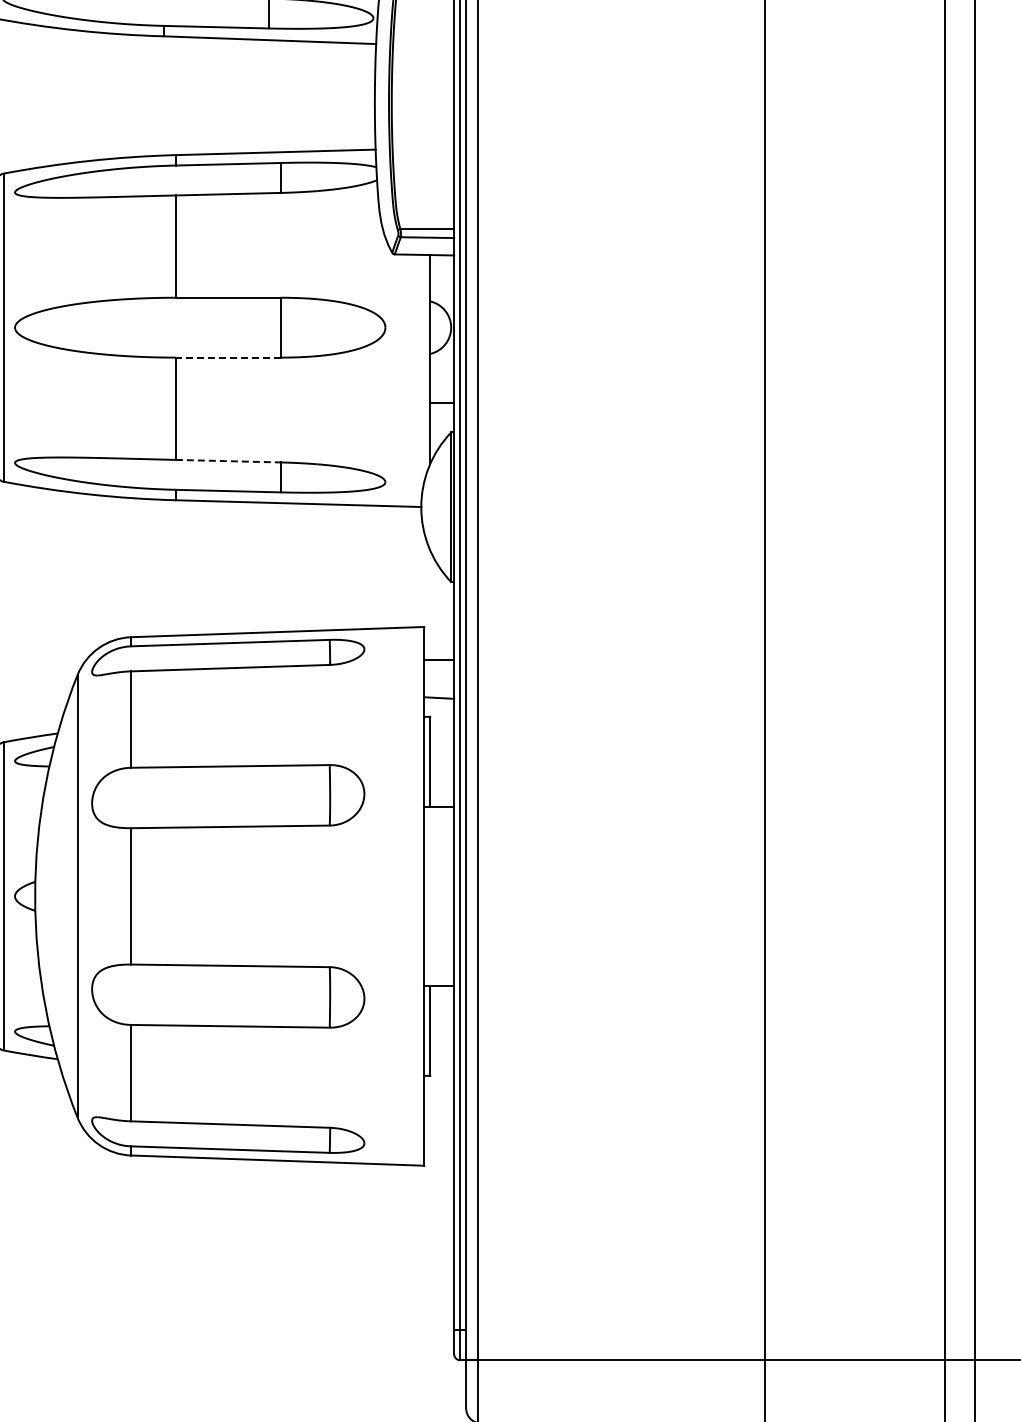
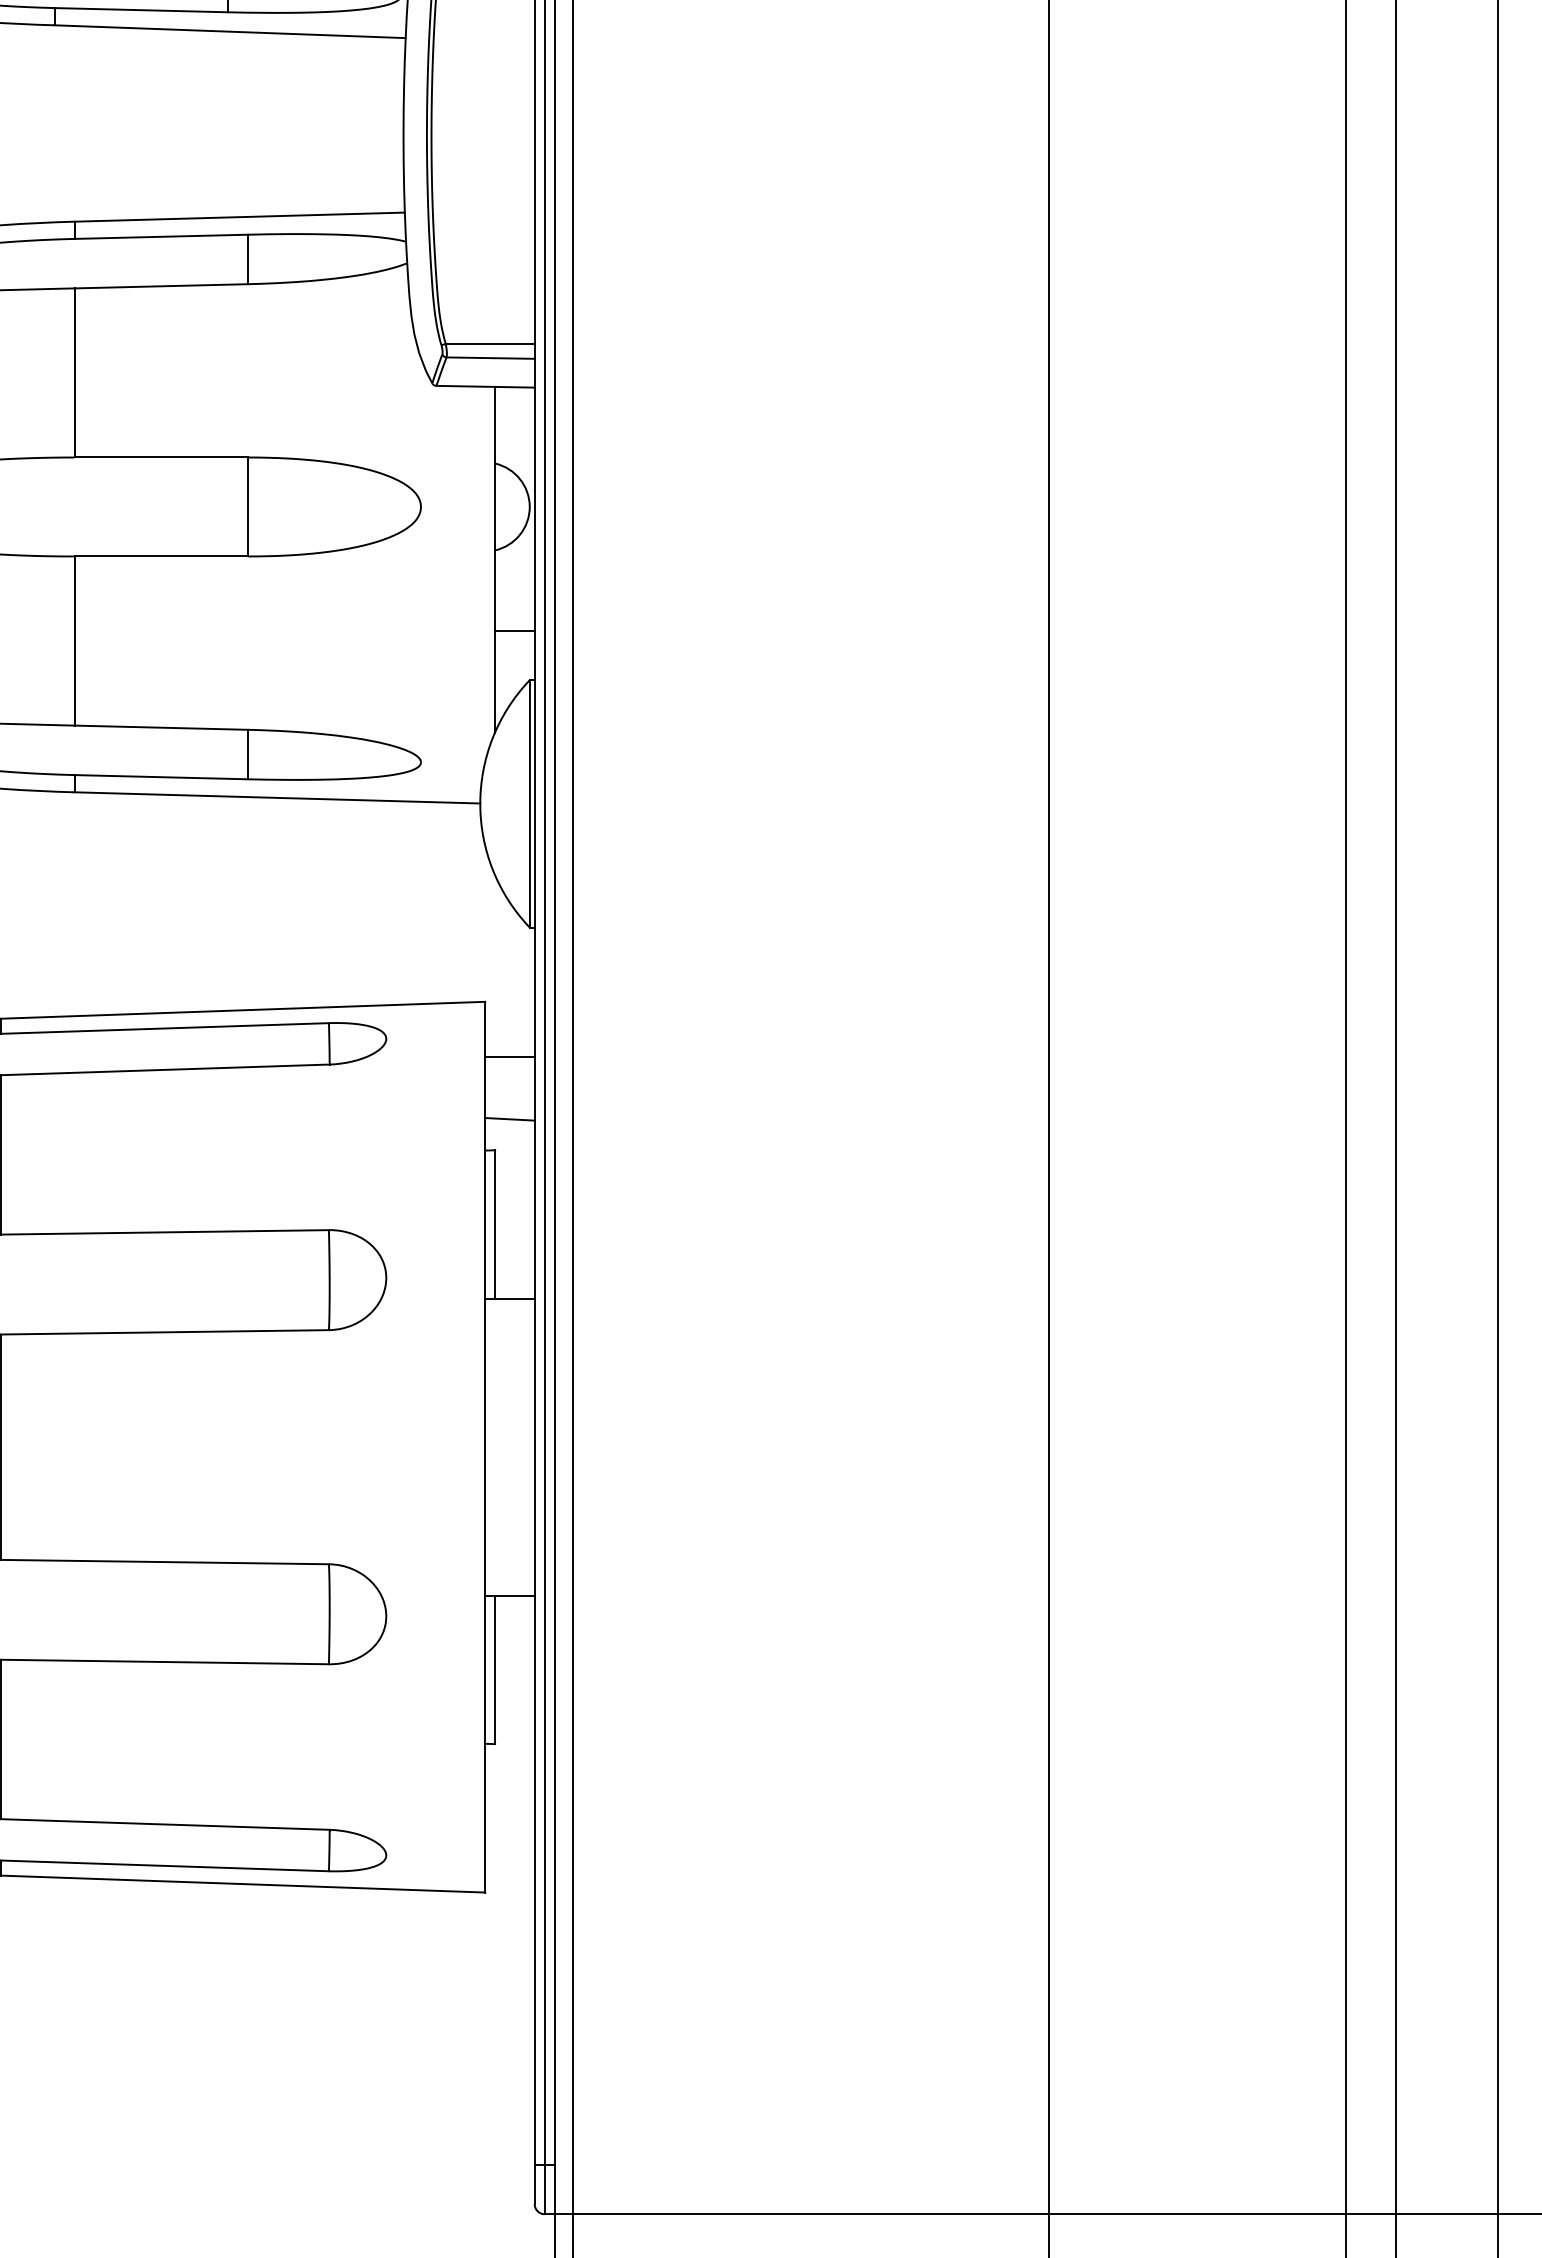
line: (227, 357) -> (159, 556), dashed -> solid
line: (228, 461) -> (161, 728), dashed -> solid

